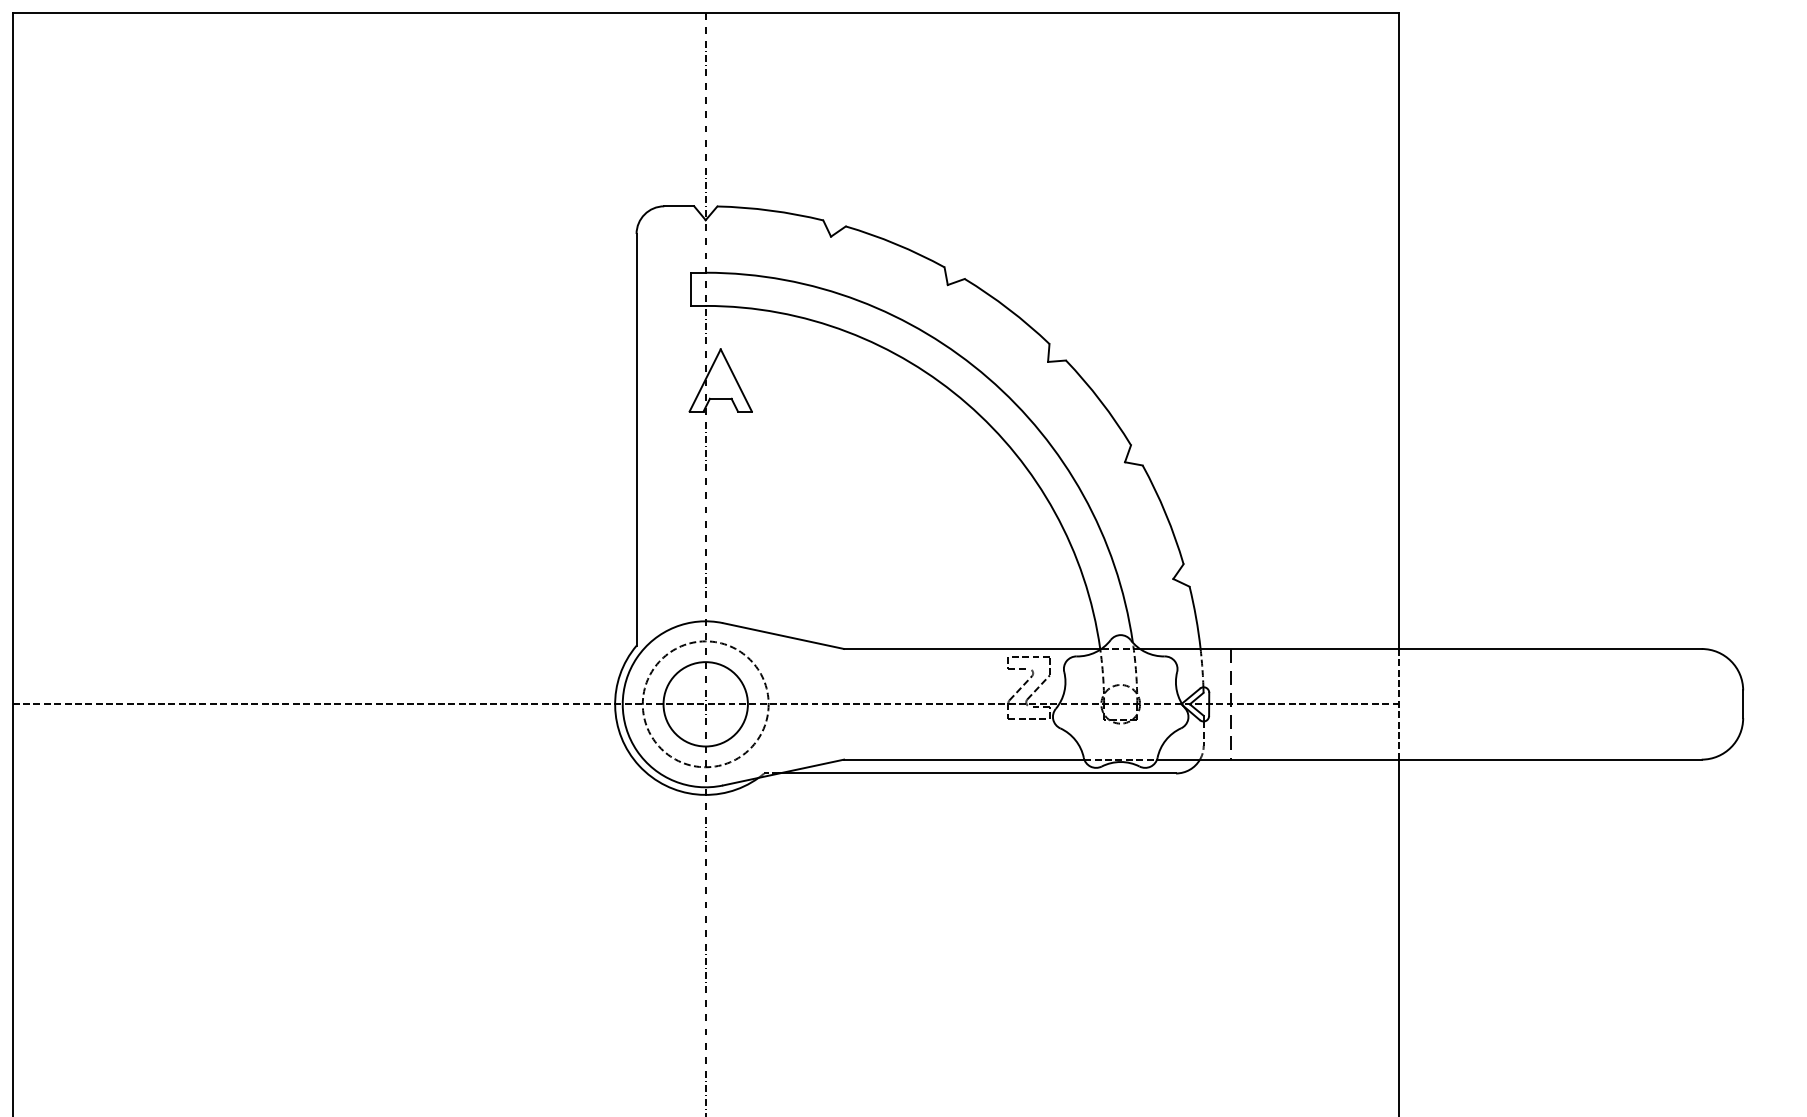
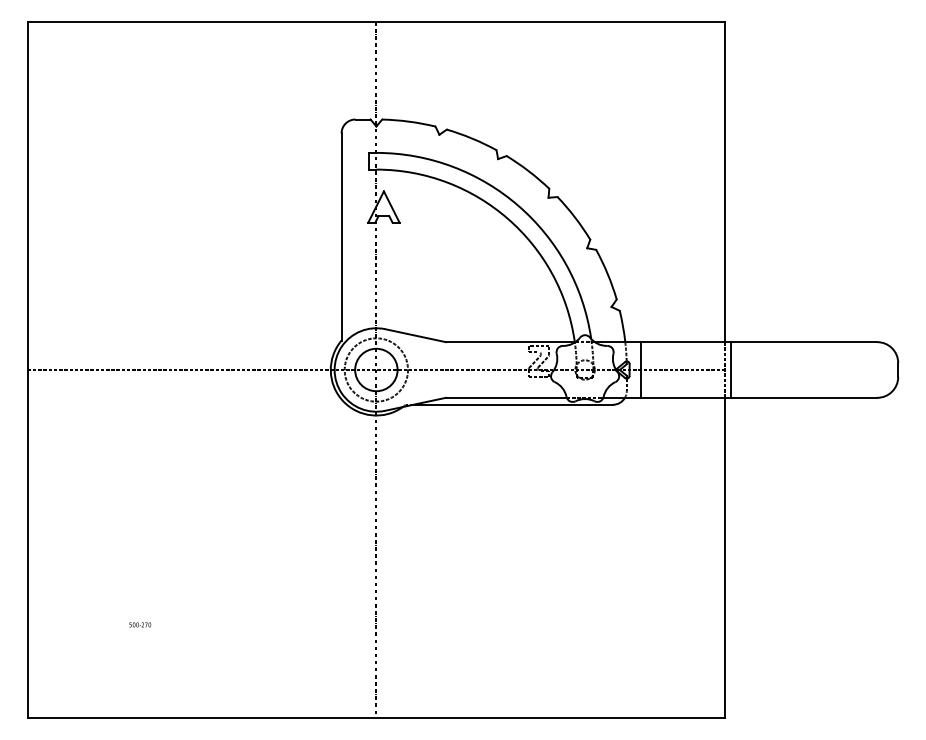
line: (1411, 703) -> (731, 369), added
line: (1230, 705) -> (640, 370), dashed -> solid

